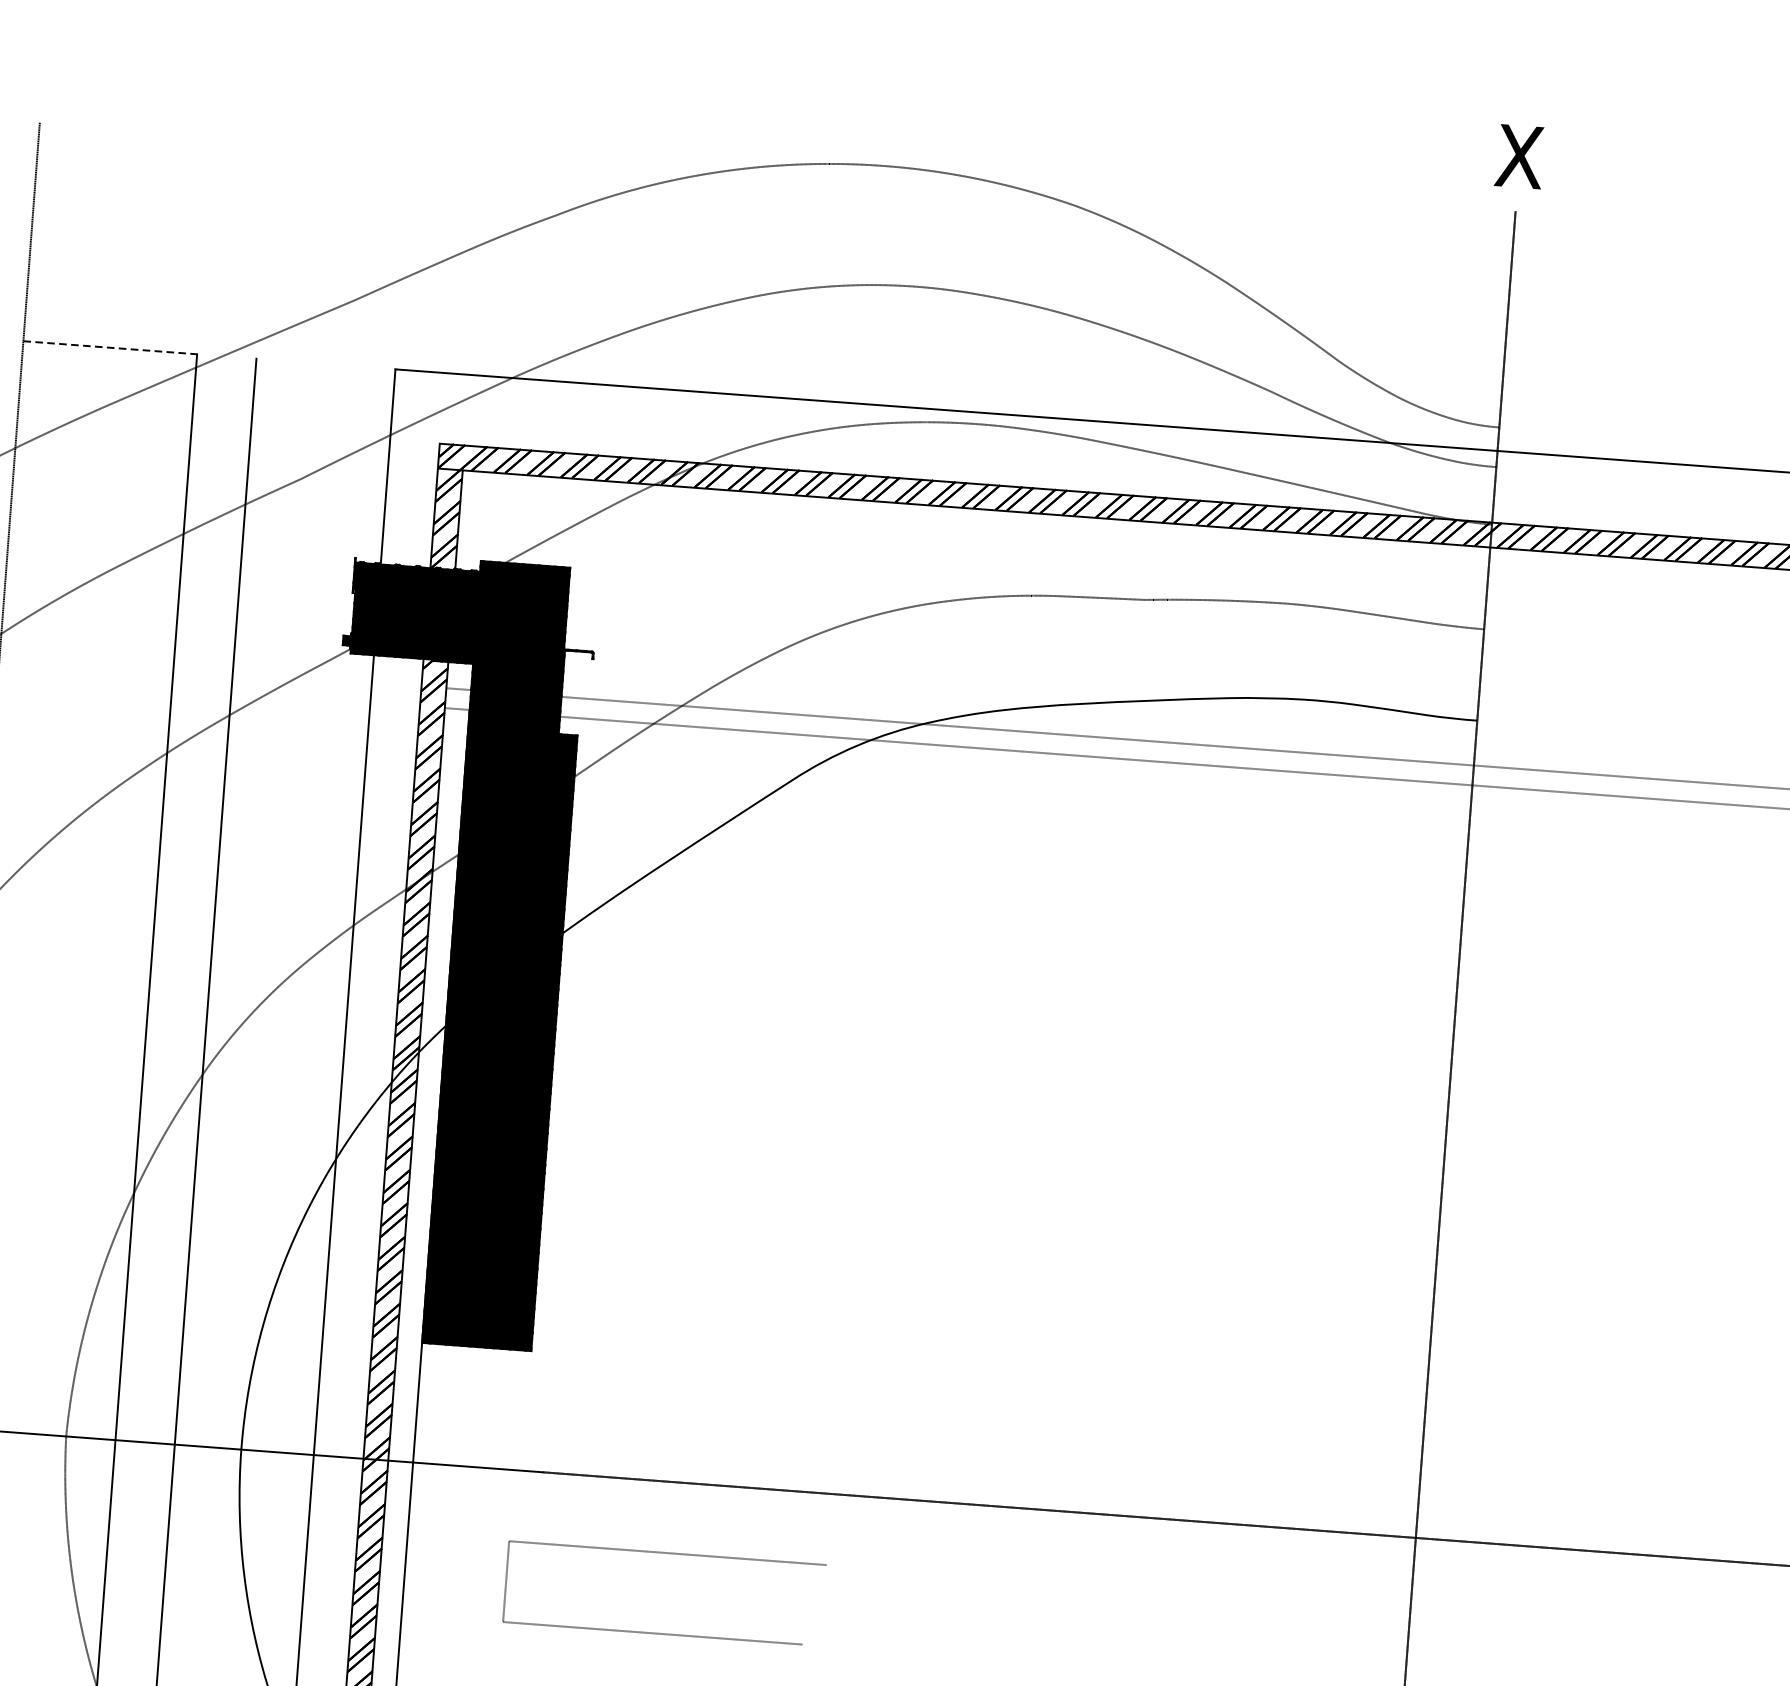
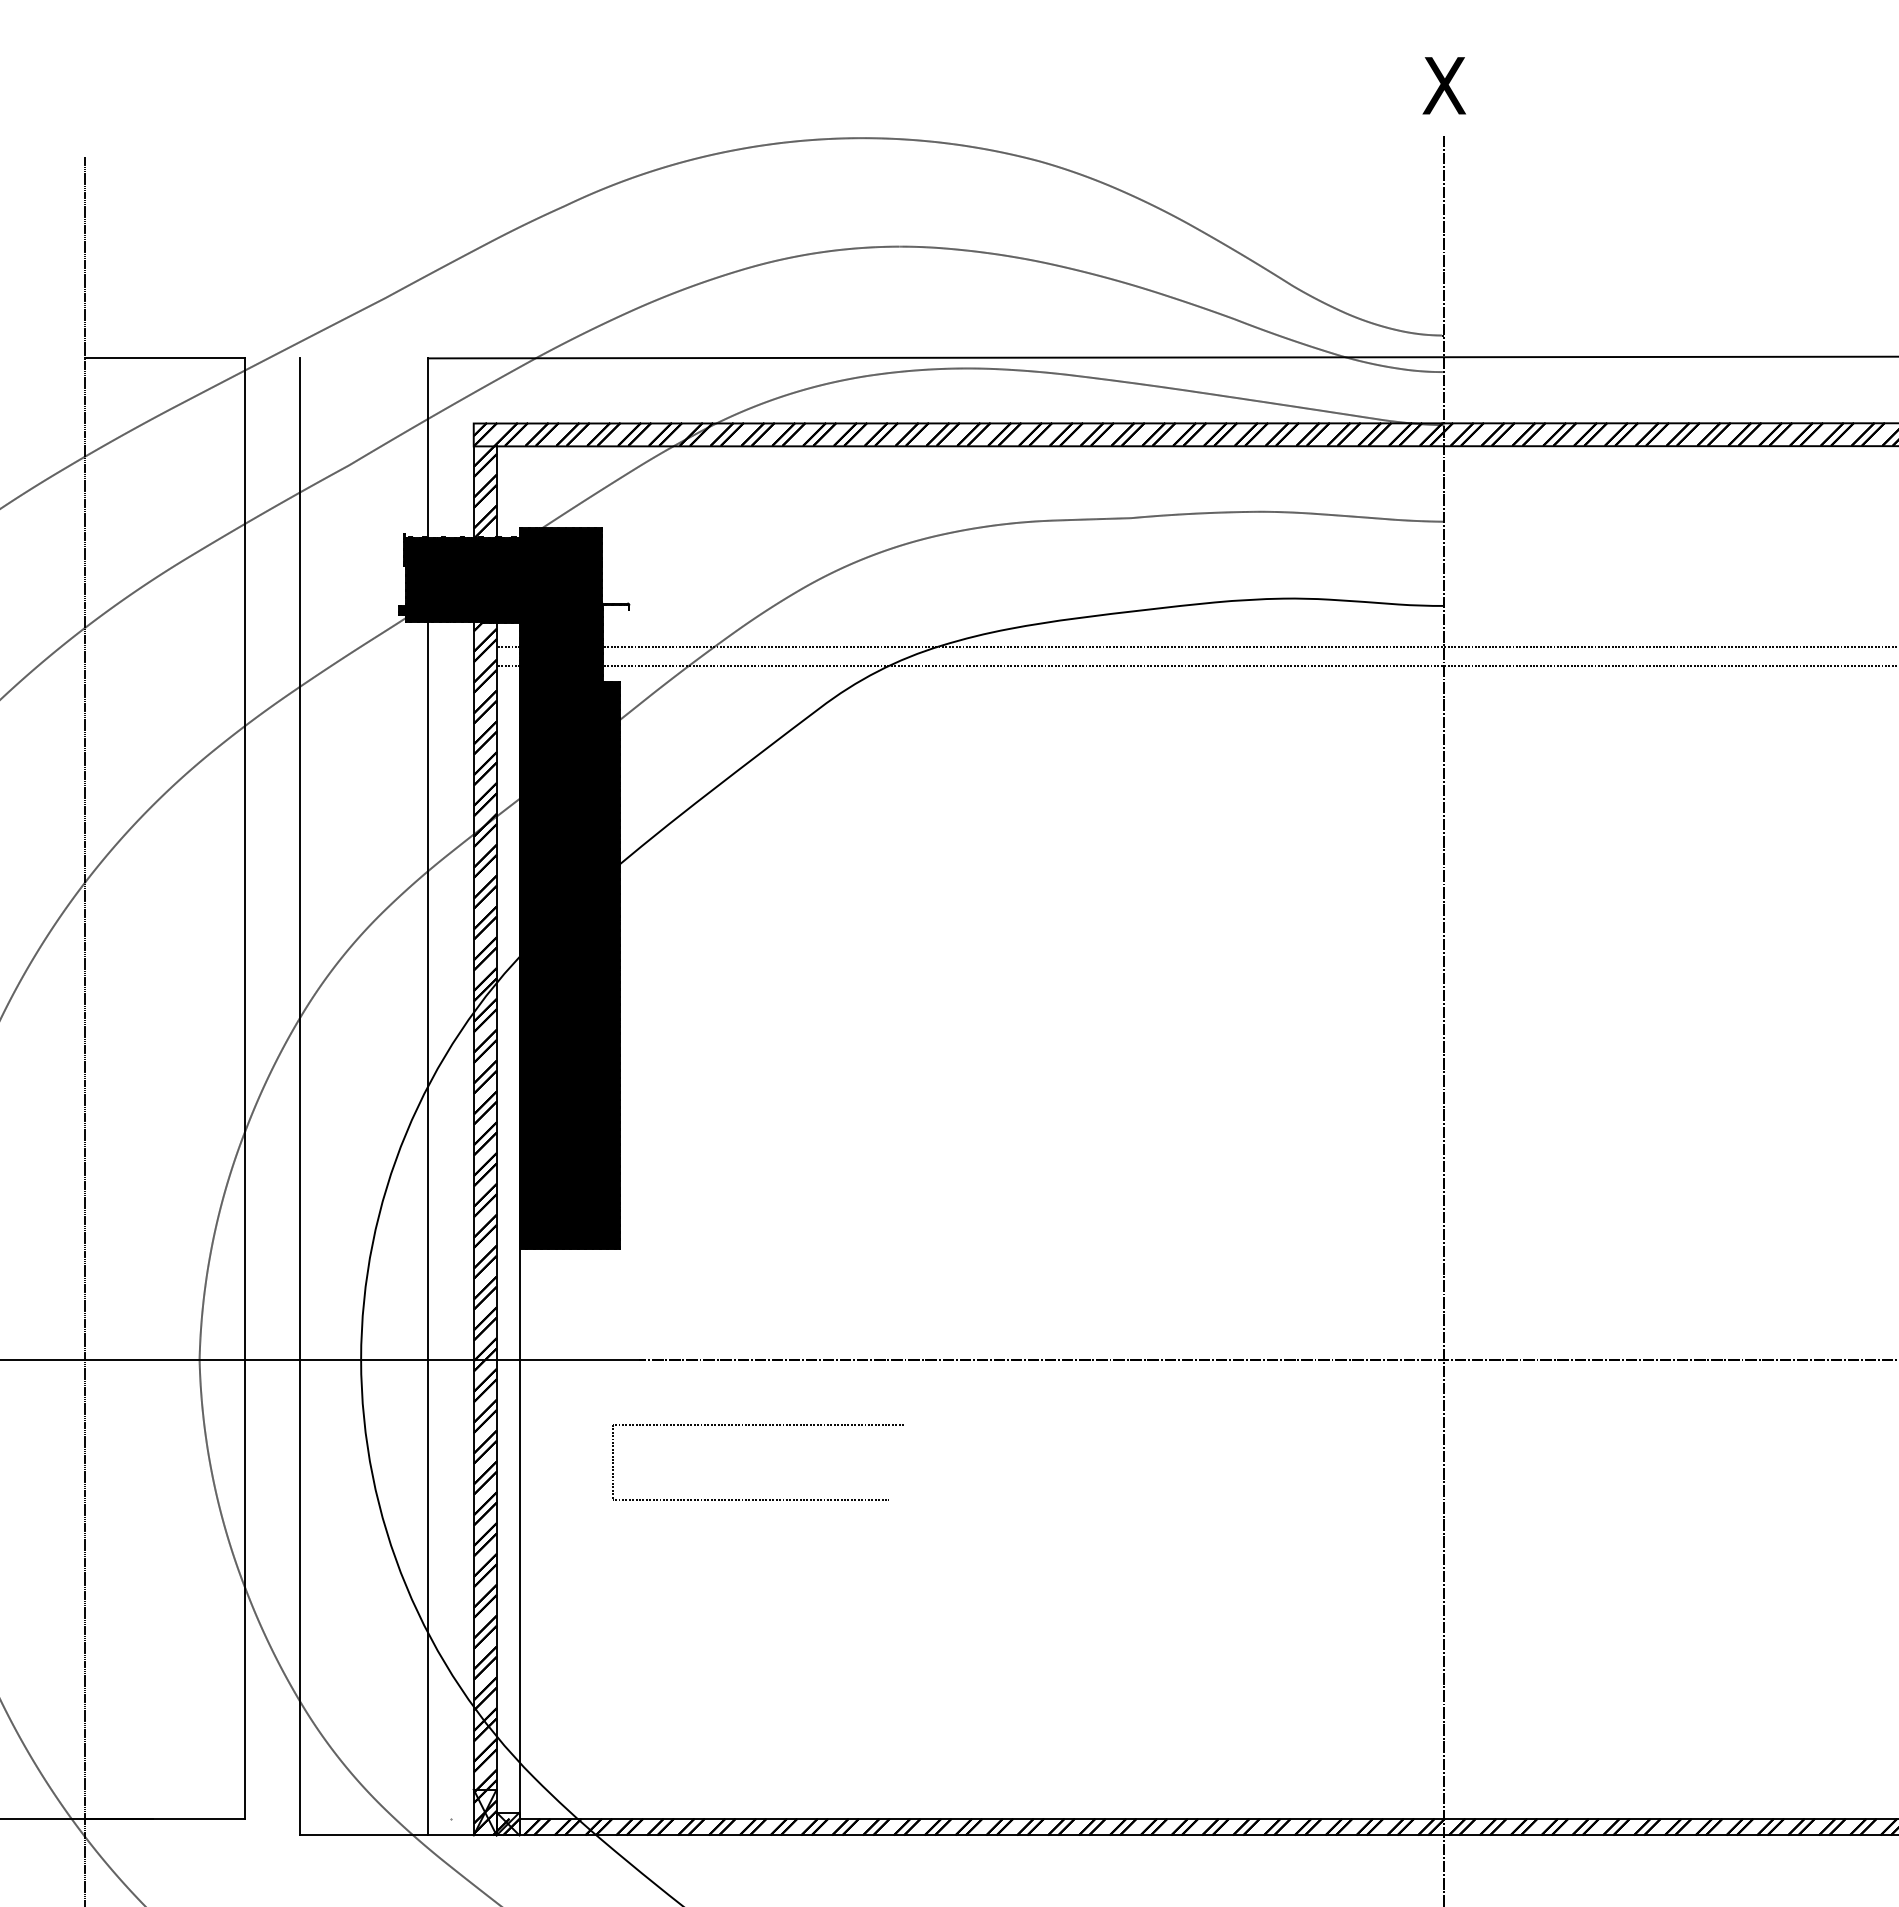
line: (110, 348) -> (165, 358), dashed -> solid

